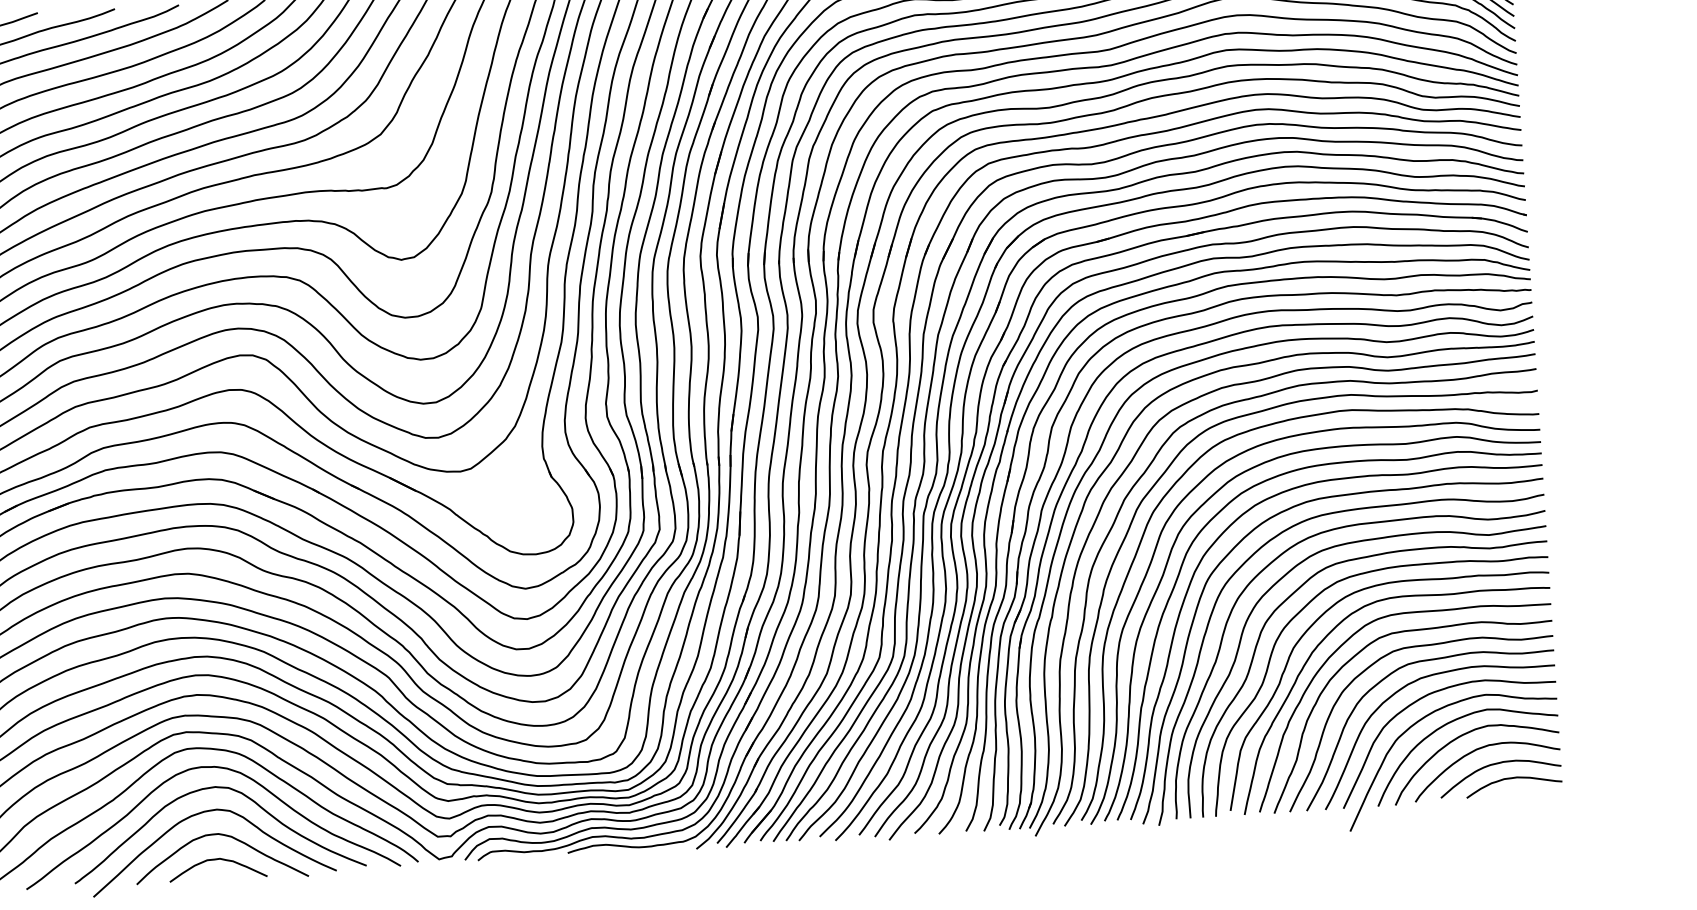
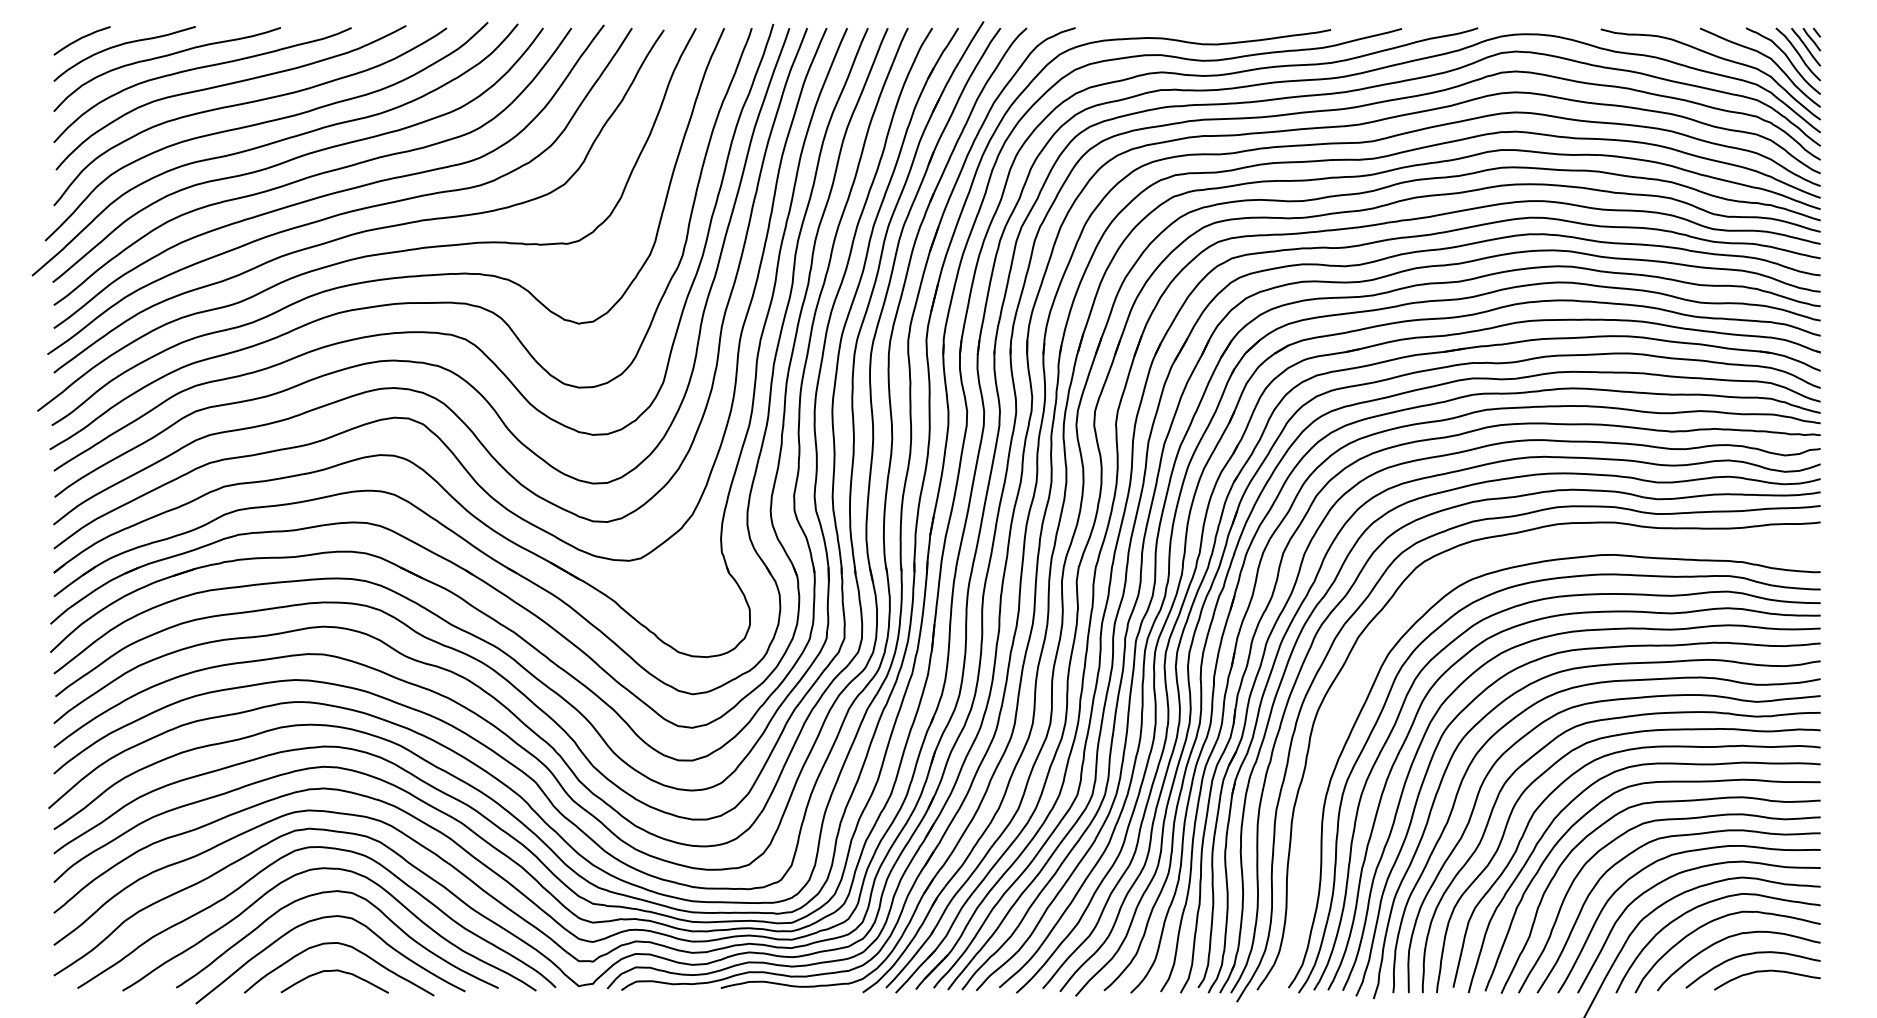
curve: (1128, 531) -> (1360, 673), removed

